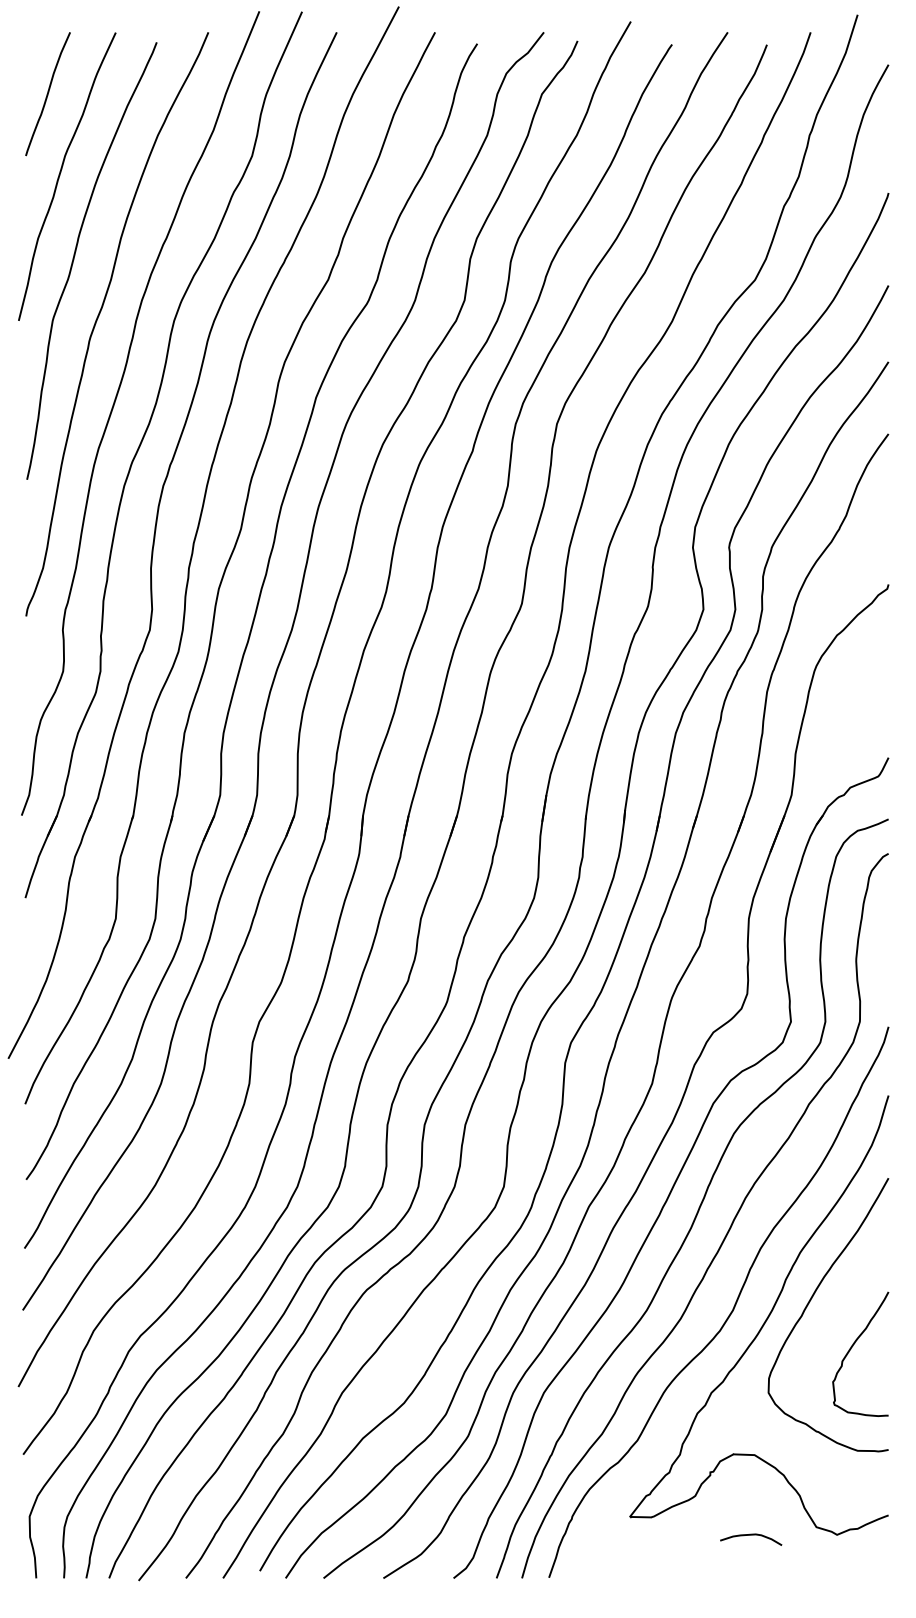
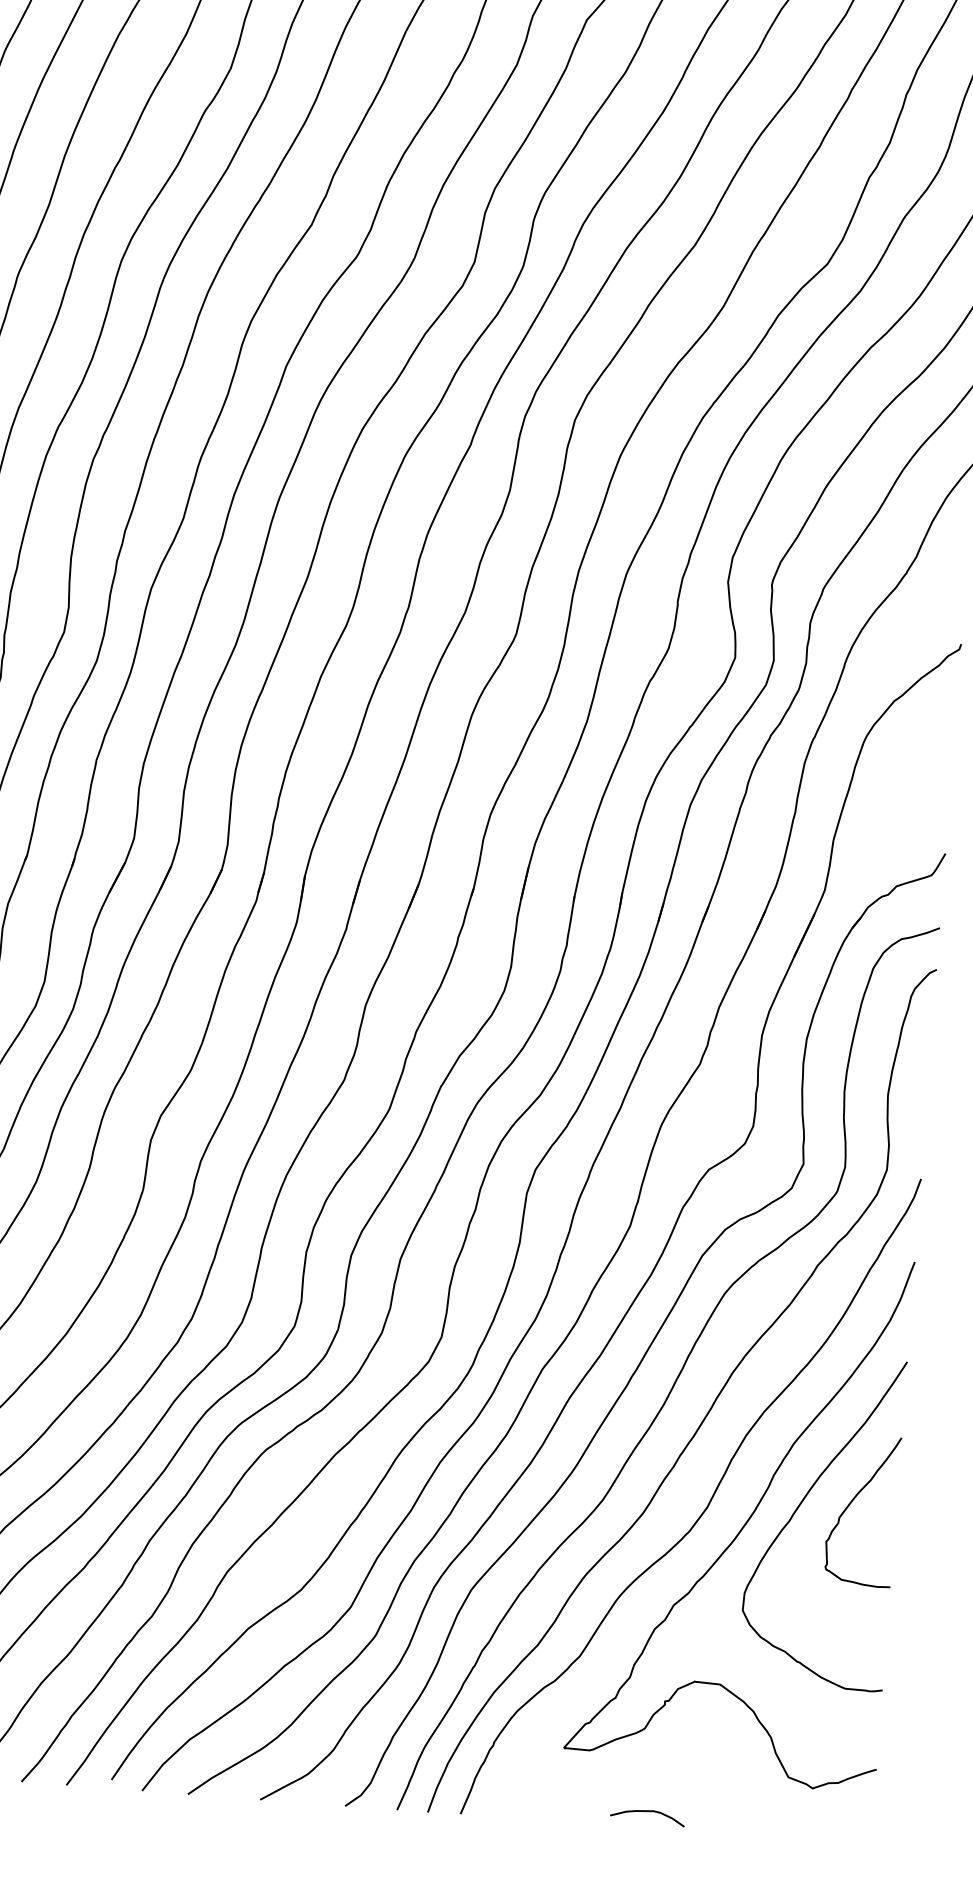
curve: (851, 1349) -> (851, 1504), moved
curve: (751, 1535) -> (648, 1812), moved

